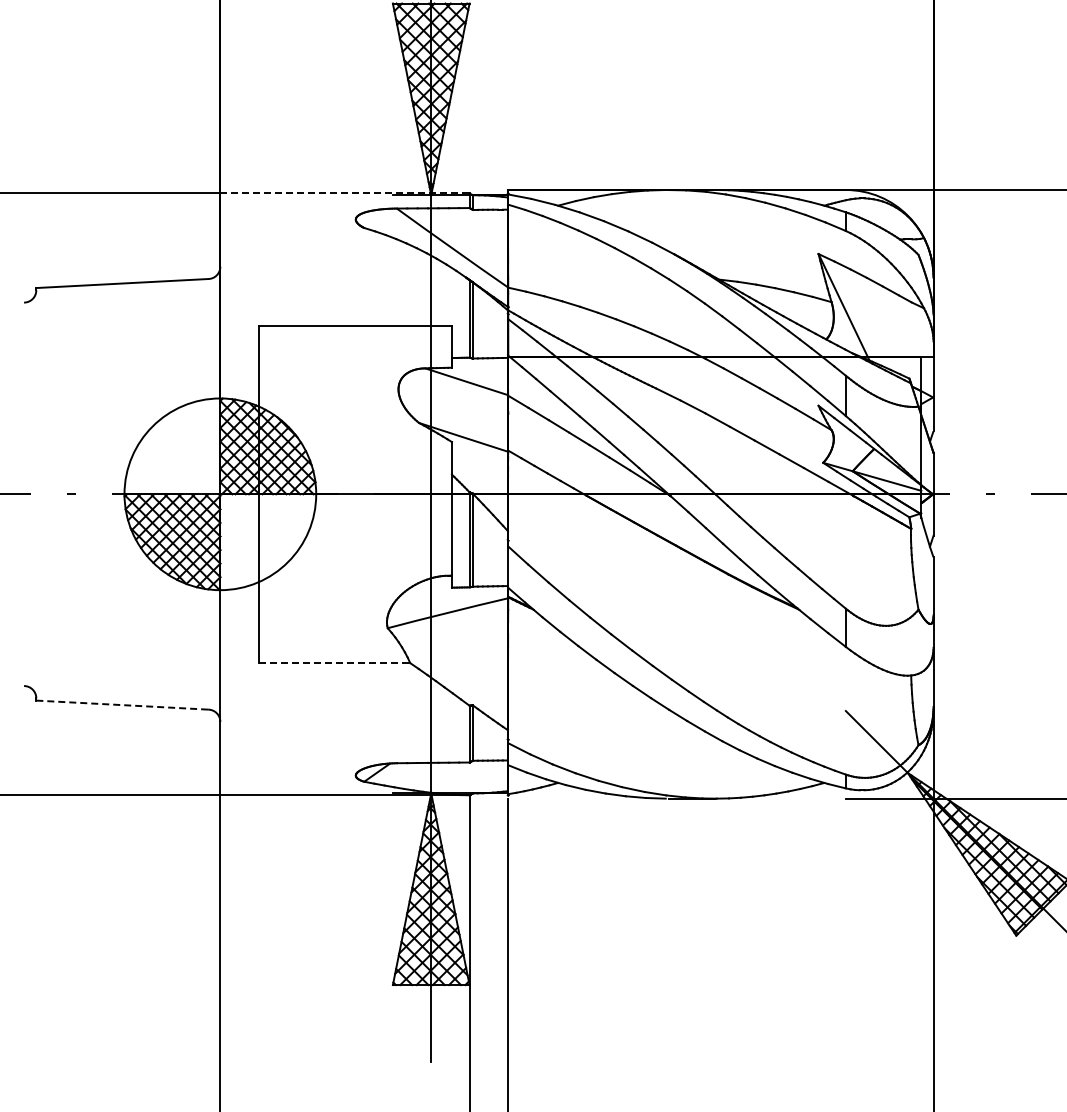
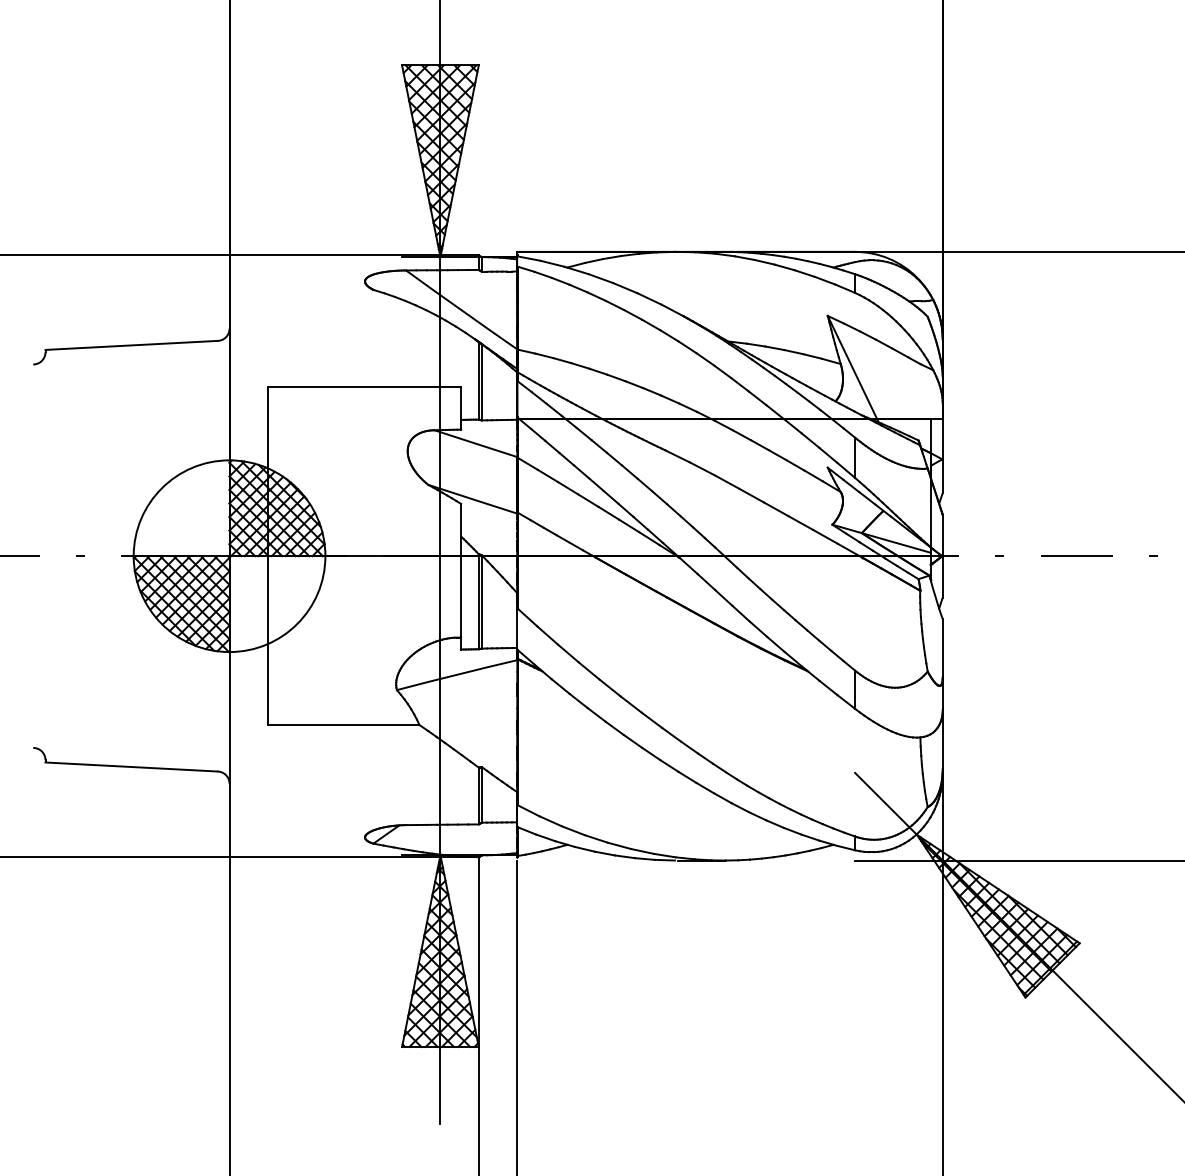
line: (345, 193) -> (354, 255), dashed -> solid
line: (334, 662) -> (343, 724), dashed -> solid
line: (122, 705) -> (131, 767), dashed -> solid

